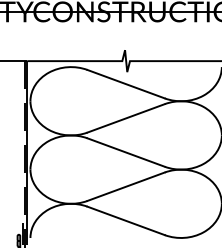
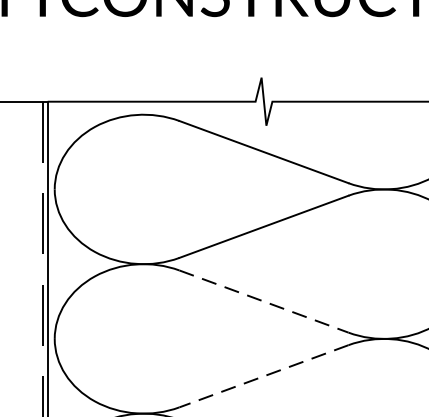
line: (126, 152) -> (264, 301), solid -> dashed
line: (125, 186) -> (262, 375), solid -> dashed

